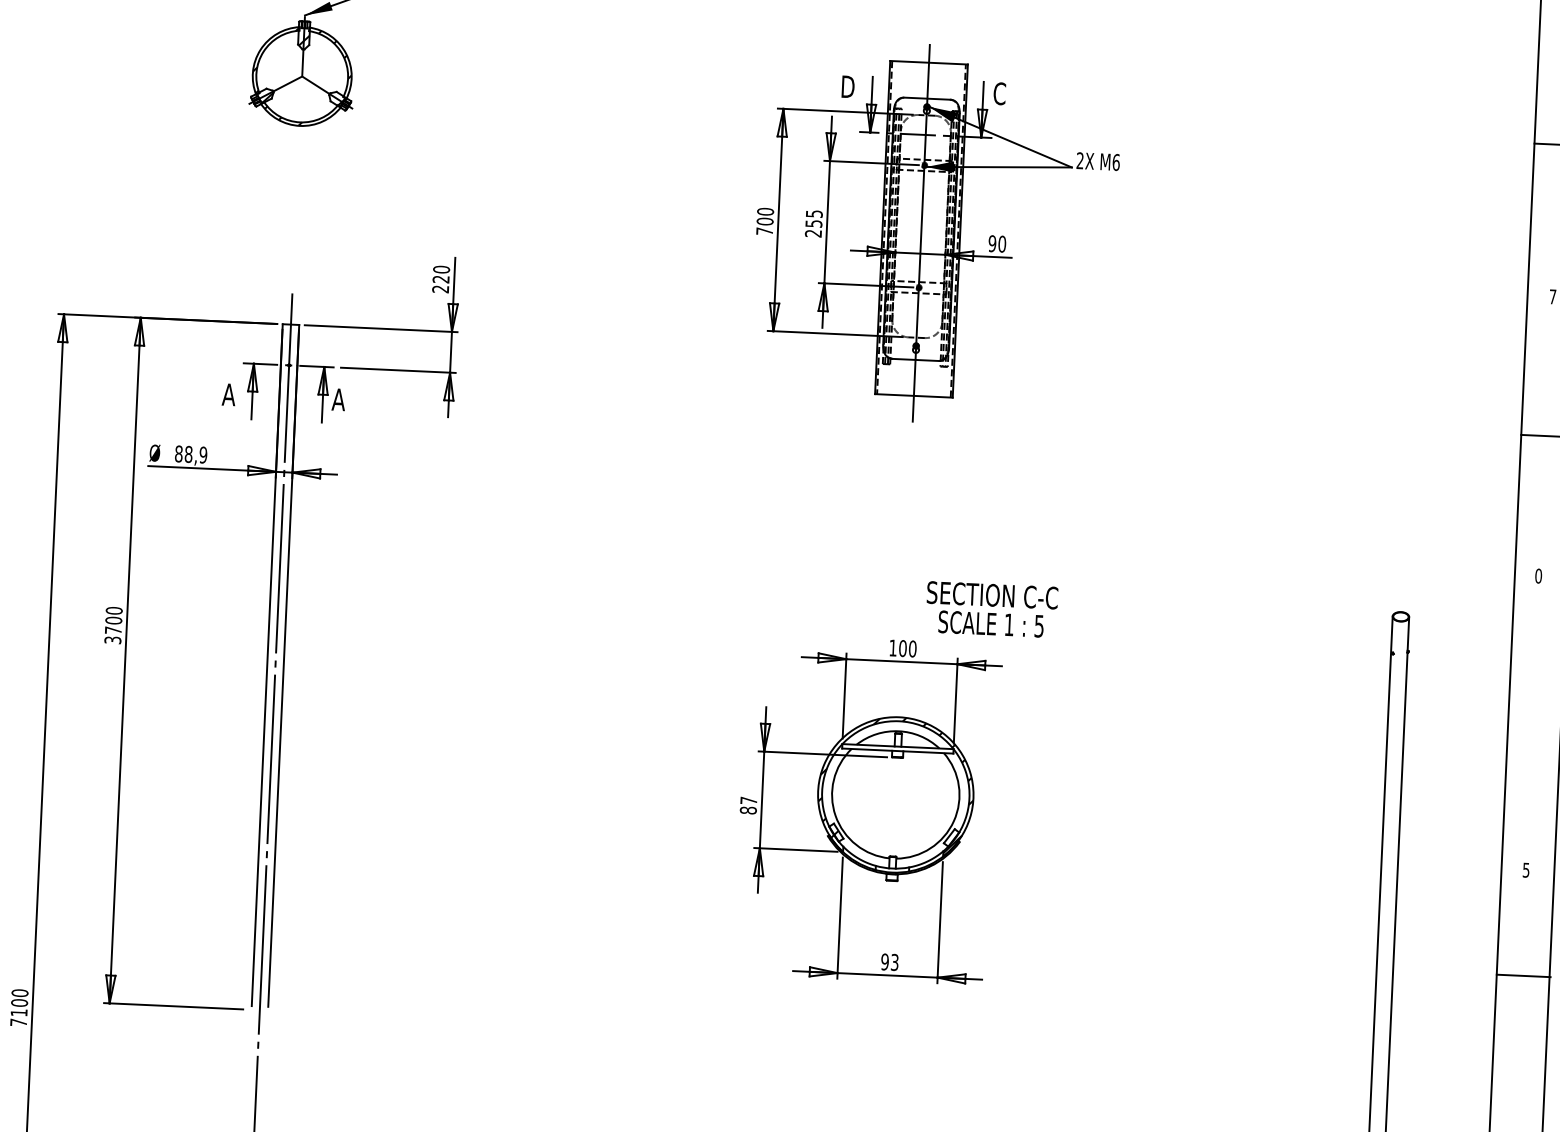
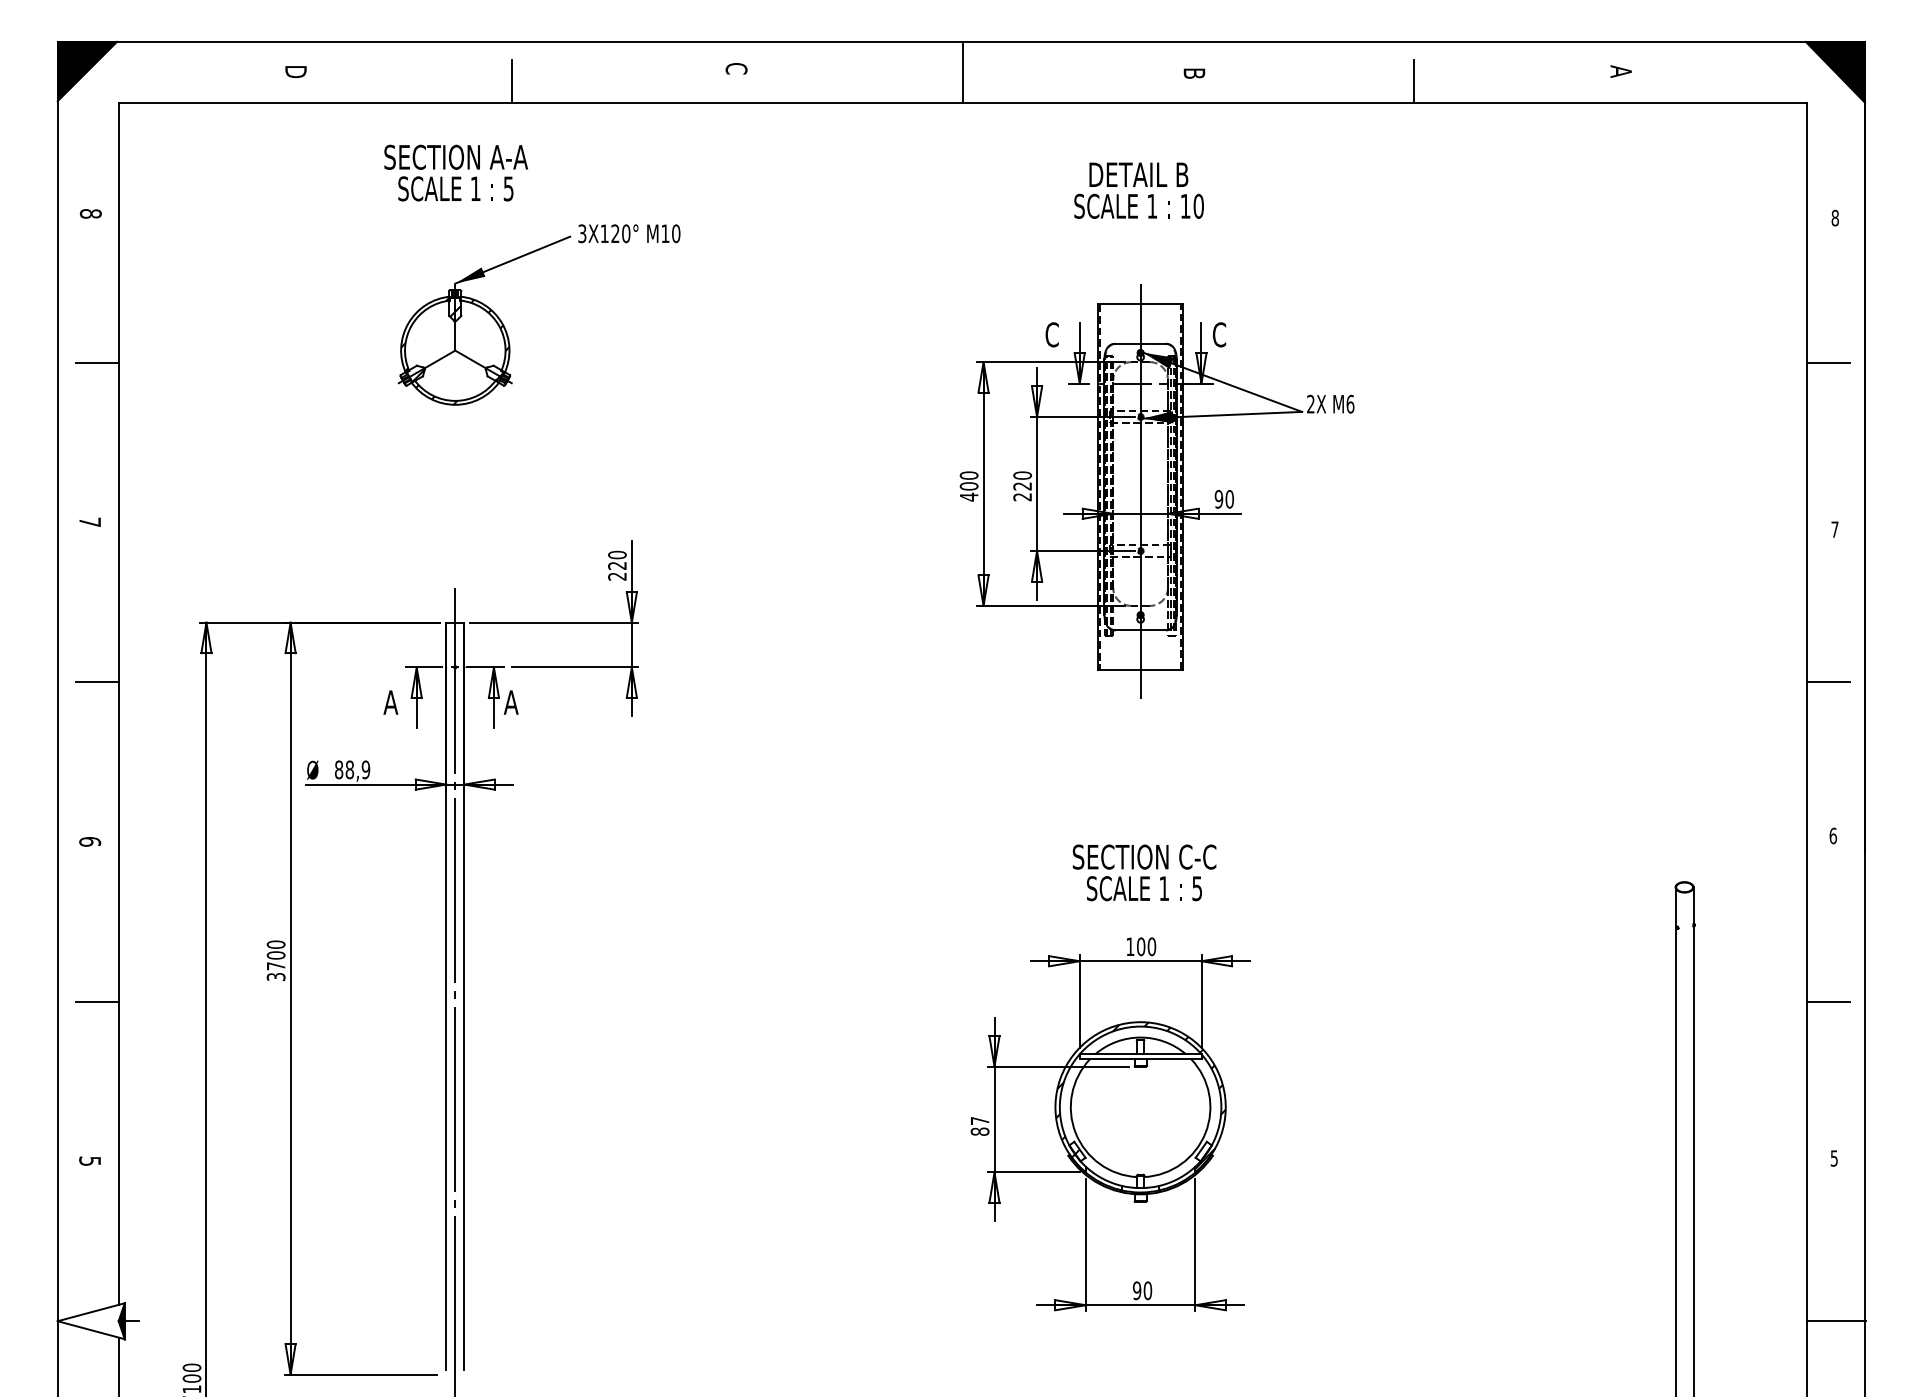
text: (847, 86) -> (1052, 334), D -> C
text: (814, 218) -> (1022, 480), 255 -> 220
text: (765, 230) -> (969, 496), 700 -> 400
text: (1538, 575) -> (1833, 835), 0 -> 6
text: (991, 609) -> (1144, 872), moved
line: (1527, 726) -> (1828, 1001), added
text: (894, 962) -> (1147, 1290), 93 -> 90
line: (1523, 976) -> (1836, 1321), moved

